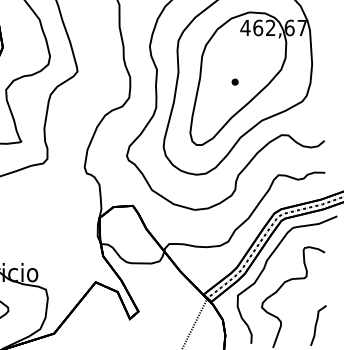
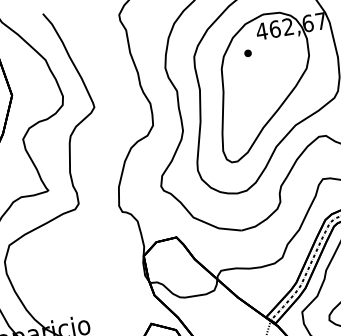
part: (234, 81) -> (247, 52), moved

